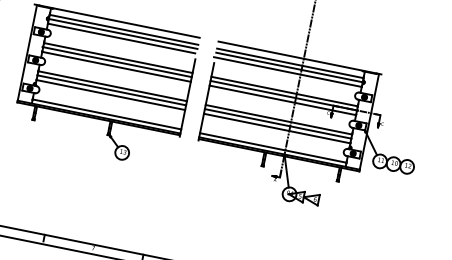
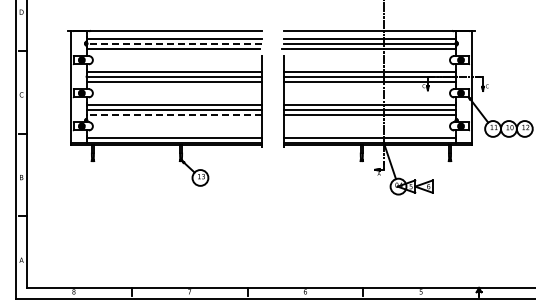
line: (123, 33) -> (174, 43), solid -> dashed
line: (110, 95) -> (174, 115), solid -> dashed

